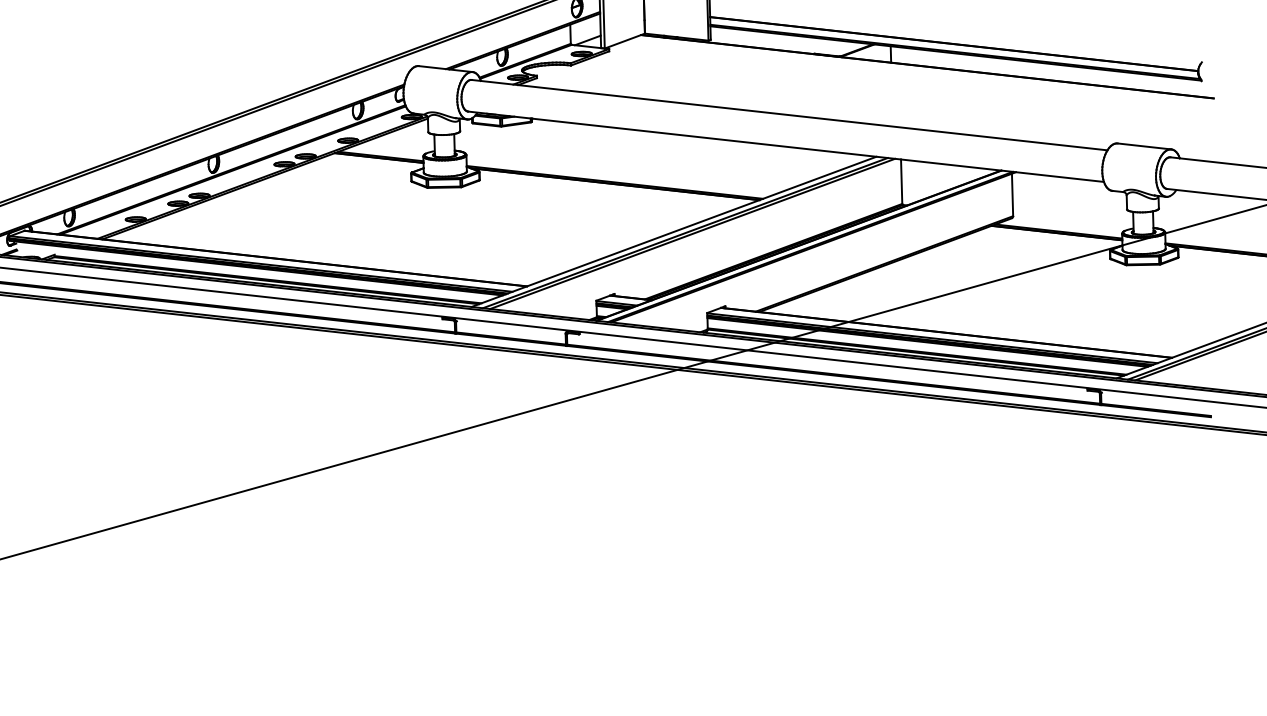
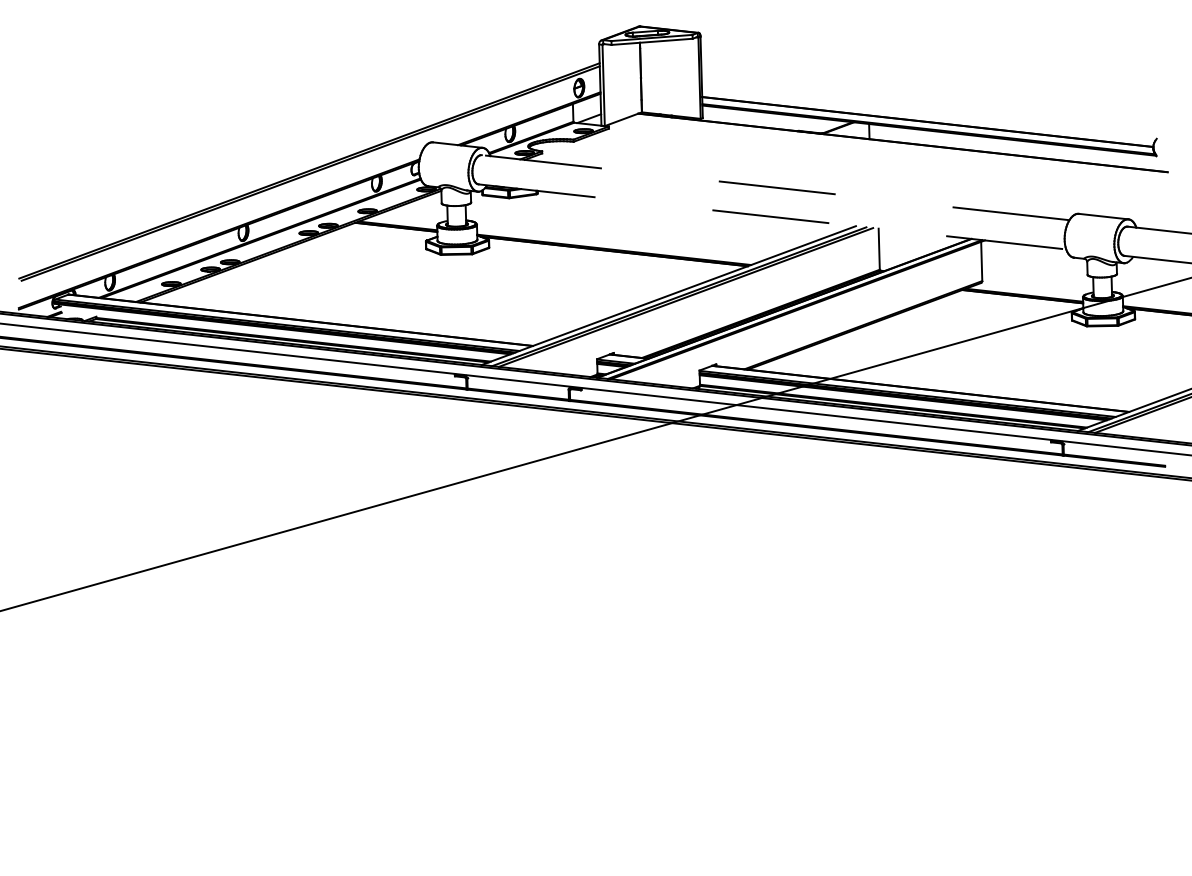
line: (789, 114) -> (775, 187), solid -> dashed
line: (786, 146) -> (772, 216), solid -> dashed

